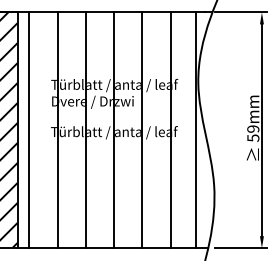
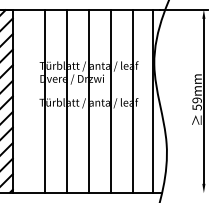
line: (29, 130) -> (22, 101), removed
line: (240, 248) -> (187, 193), removed

